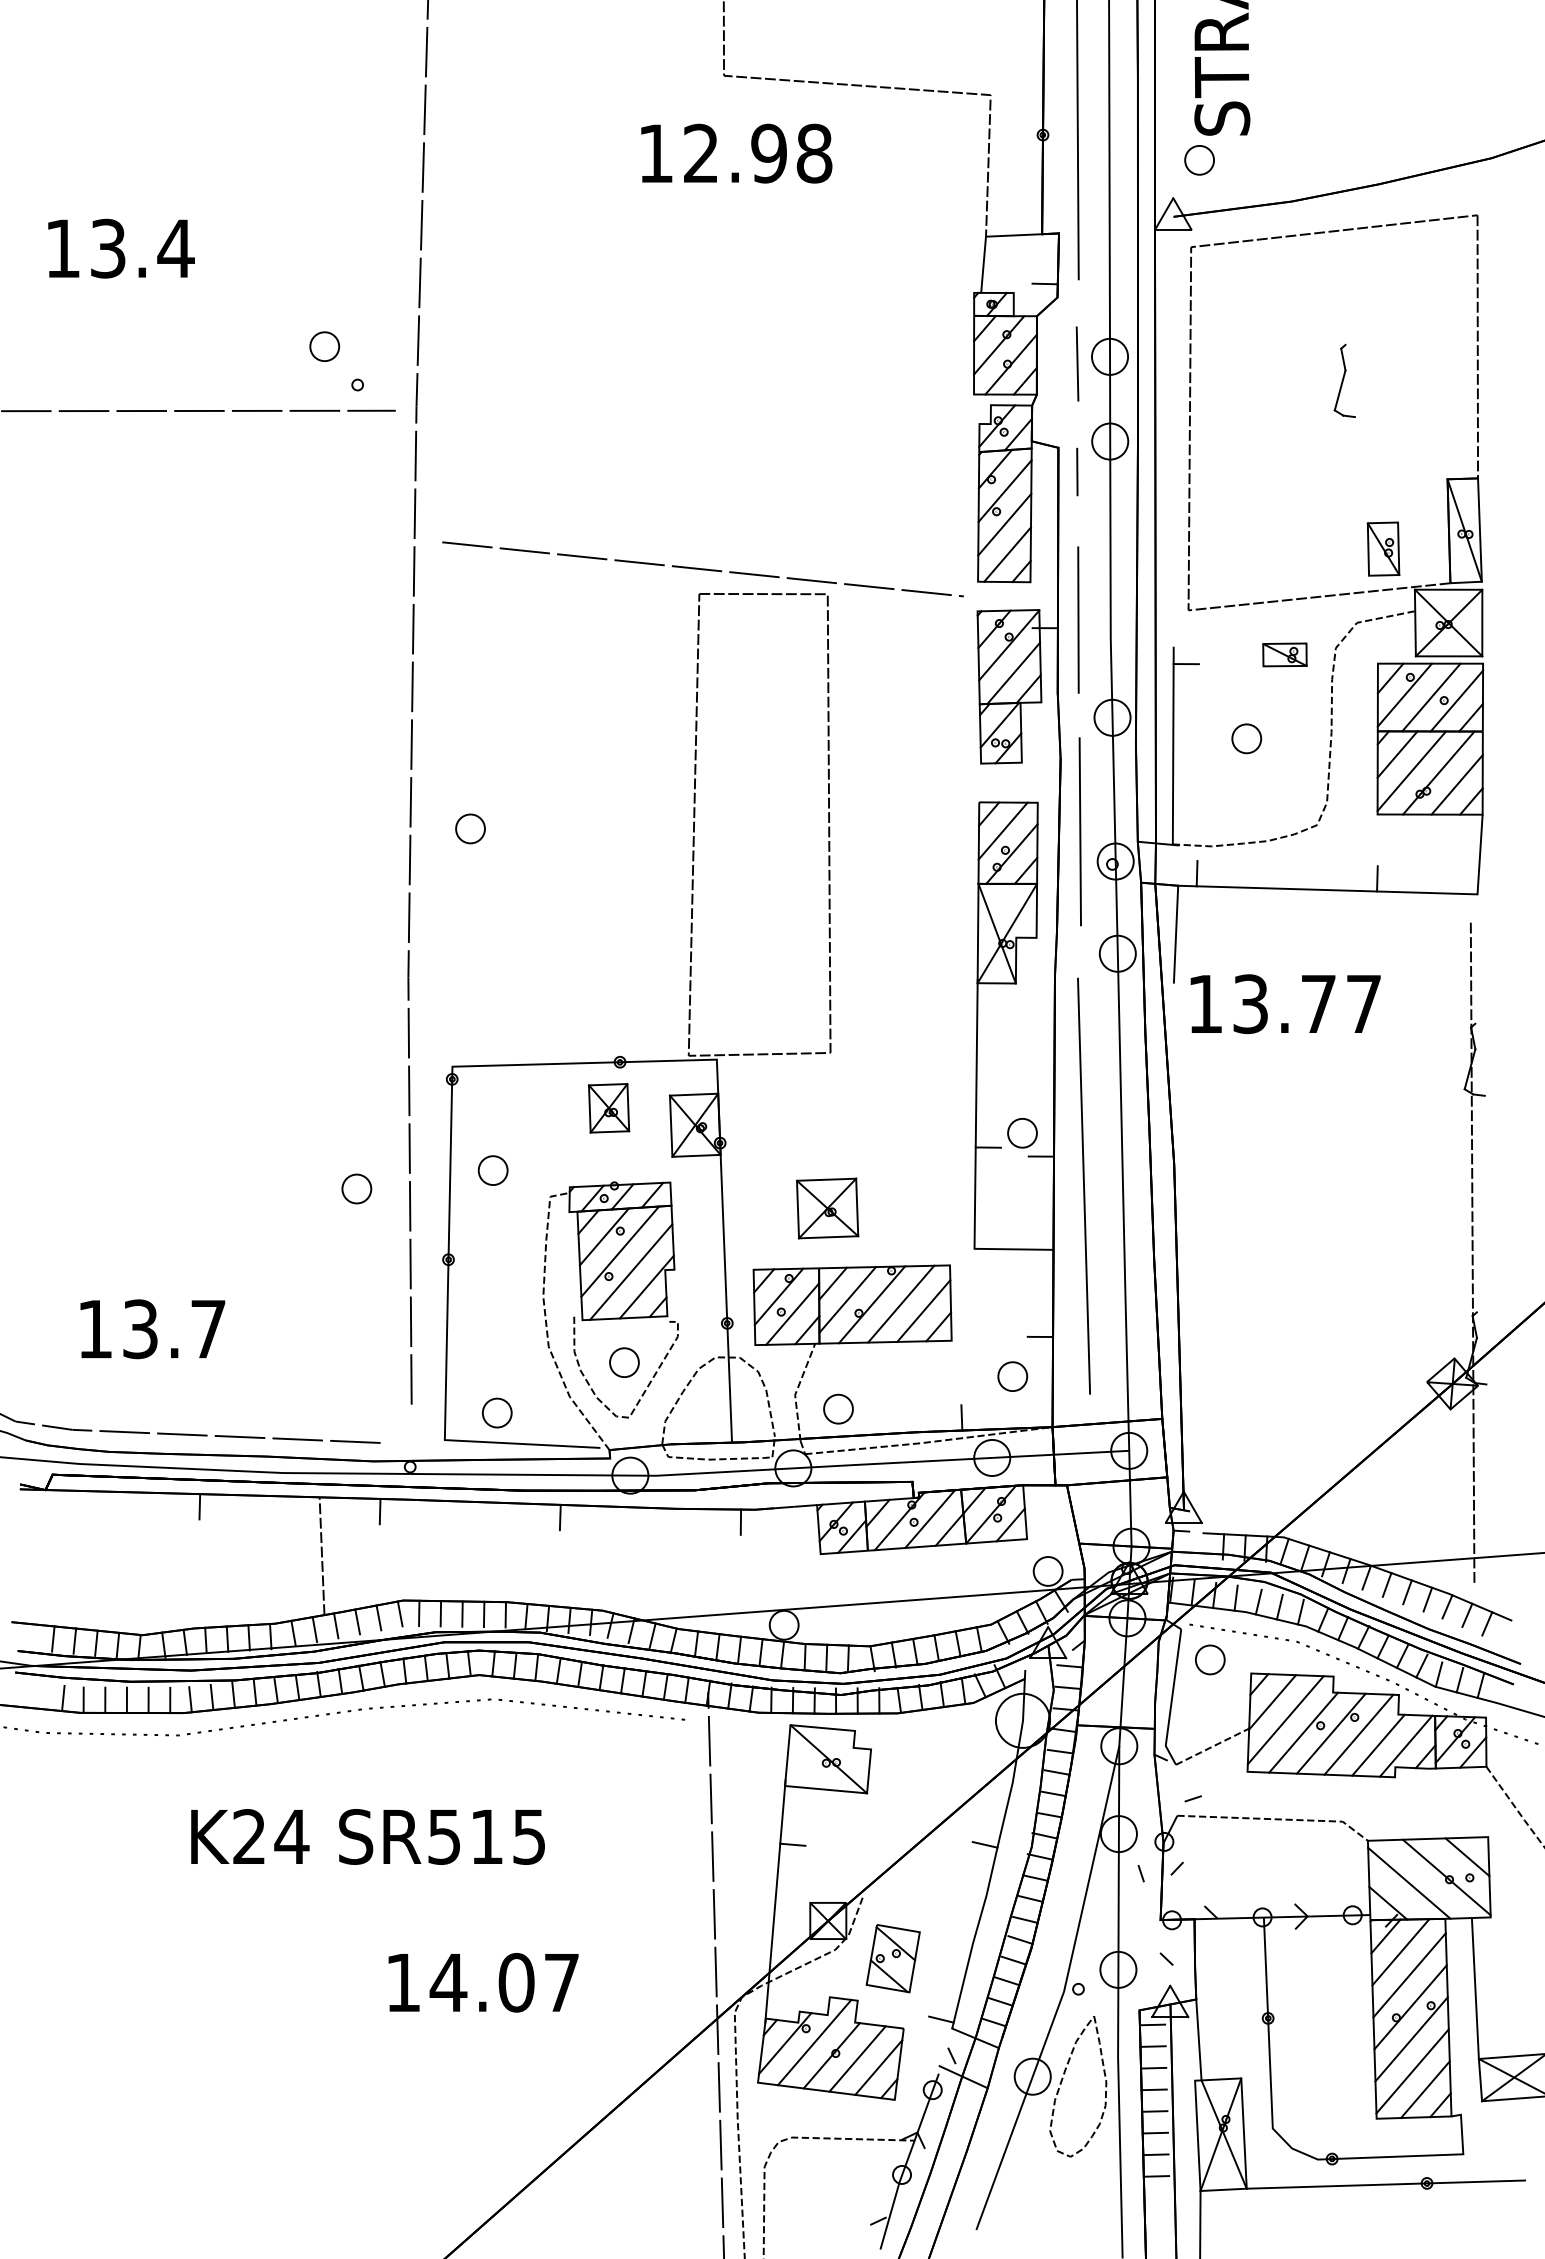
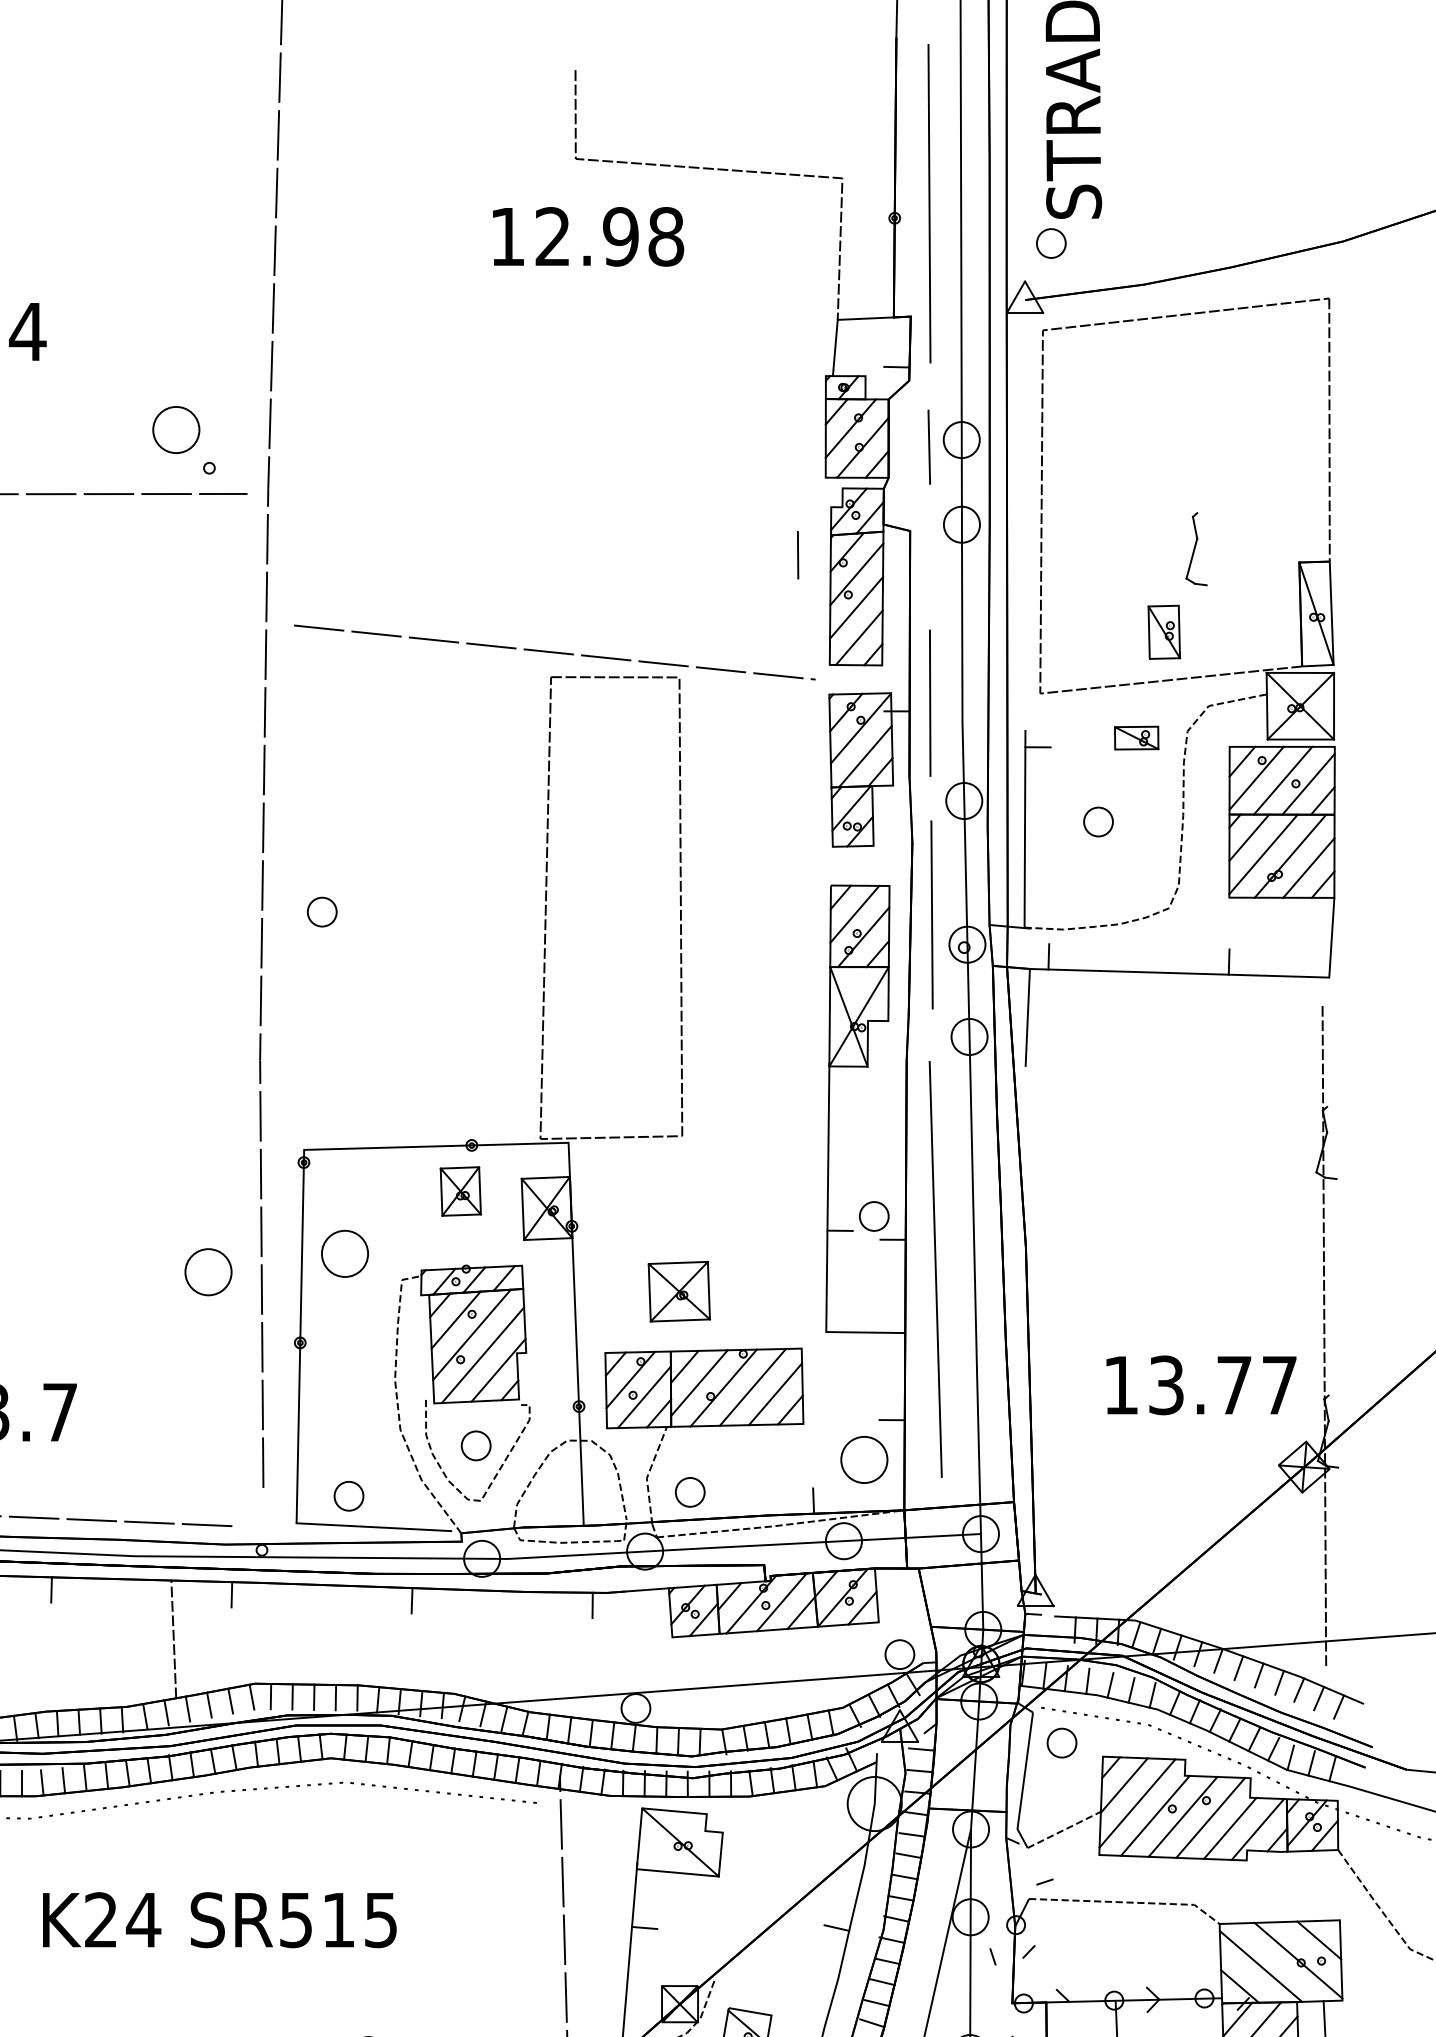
part: (324, 346) -> (176, 429), size x1.6
part: (1344, 380) -> (1196, 548), moved
line: (1077, 471) -> (798, 554), moved
part: (1383, 548) -> (1164, 631), moved
text: (1285, 1004) -> (1201, 1385), moved
part: (492, 1170) -> (344, 1253), size x1.6
part: (356, 1188) -> (208, 1271), size x1.6
part: (1012, 1376) -> (864, 1459), size x1.6

